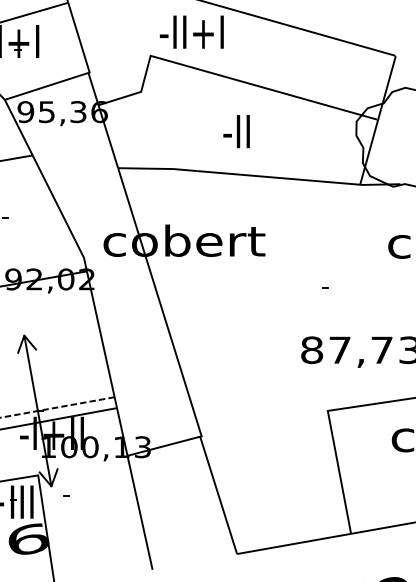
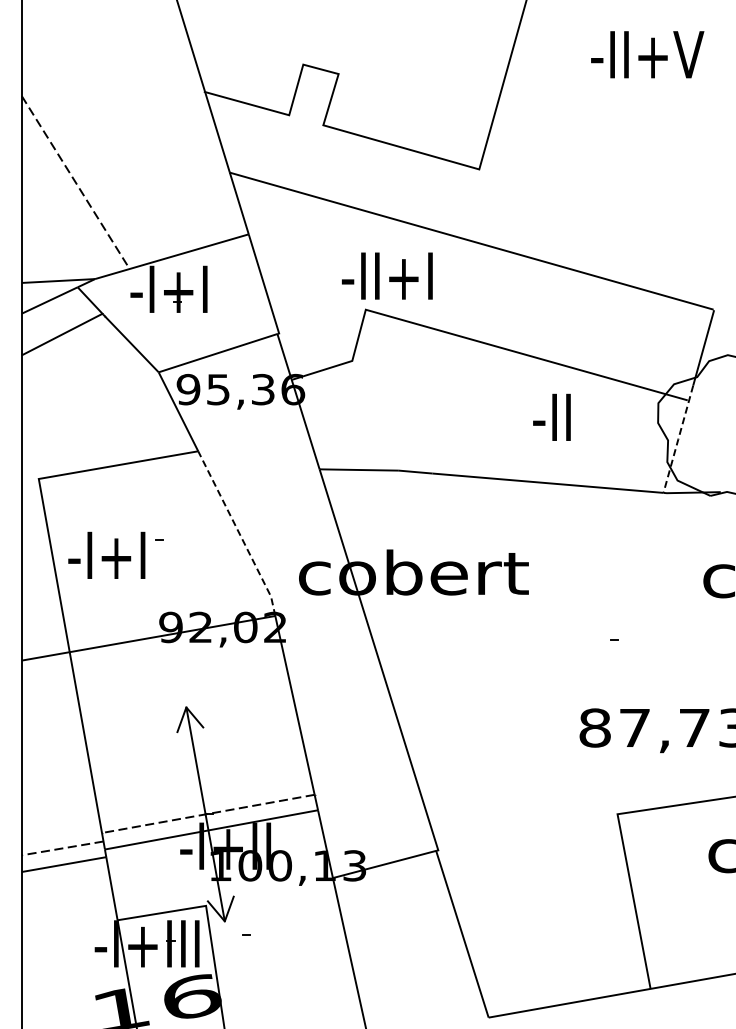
text: (191, 31) -> (387, 275), moved
text: (236, 130) -> (551, 416), moved
line: (370, 147) -> (678, 439), solid -> dashed
line: (61, 213) -> (239, 533), solid -> dashed

